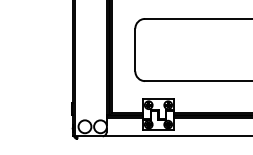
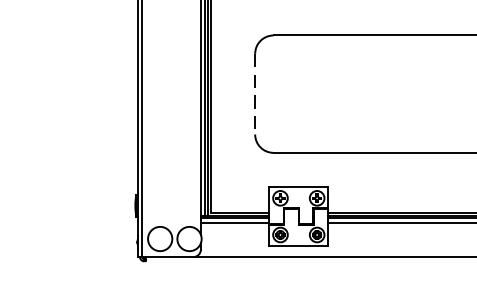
line: (135, 50) -> (255, 95), solid -> dashed

